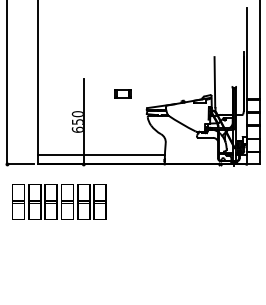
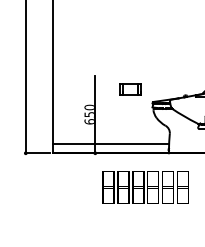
part: (122, 94) -> (130, 89), size x1.43
text: (59, 201) -> (145, 187), moved

